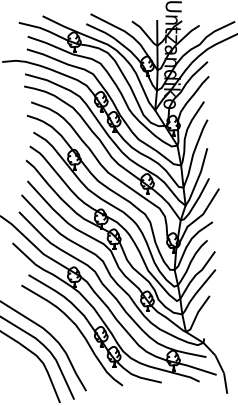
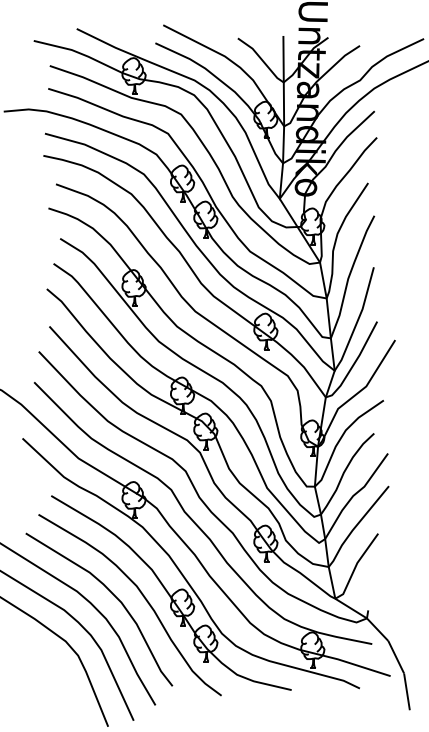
curve: (62, 330) -> (112, 596), added

